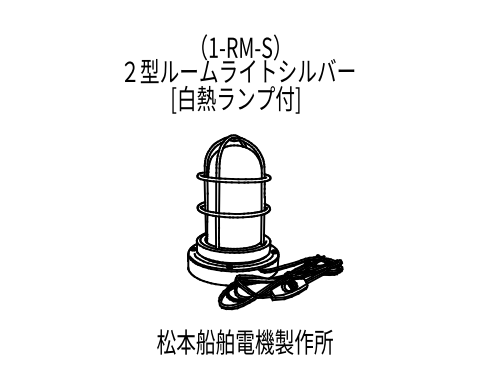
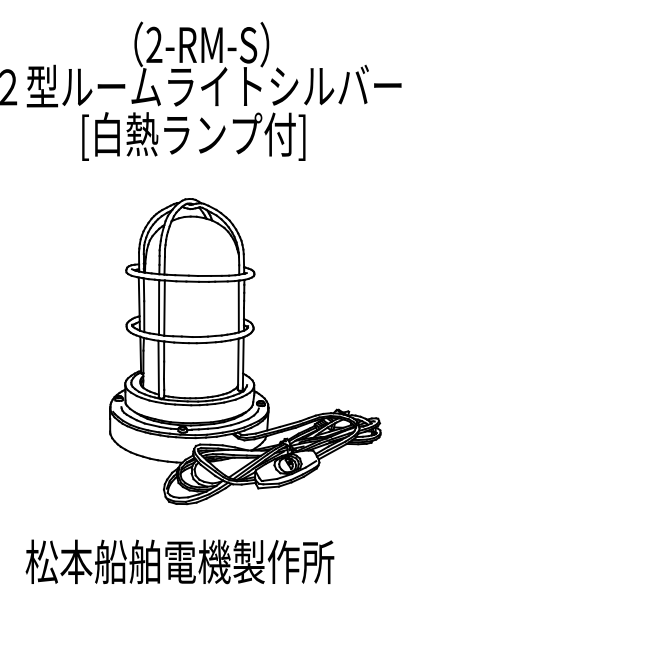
text: (213, 47) -> (154, 44), 1-RM-S -> 2-RM-S
text: (244, 341) -> (178, 560), moved

